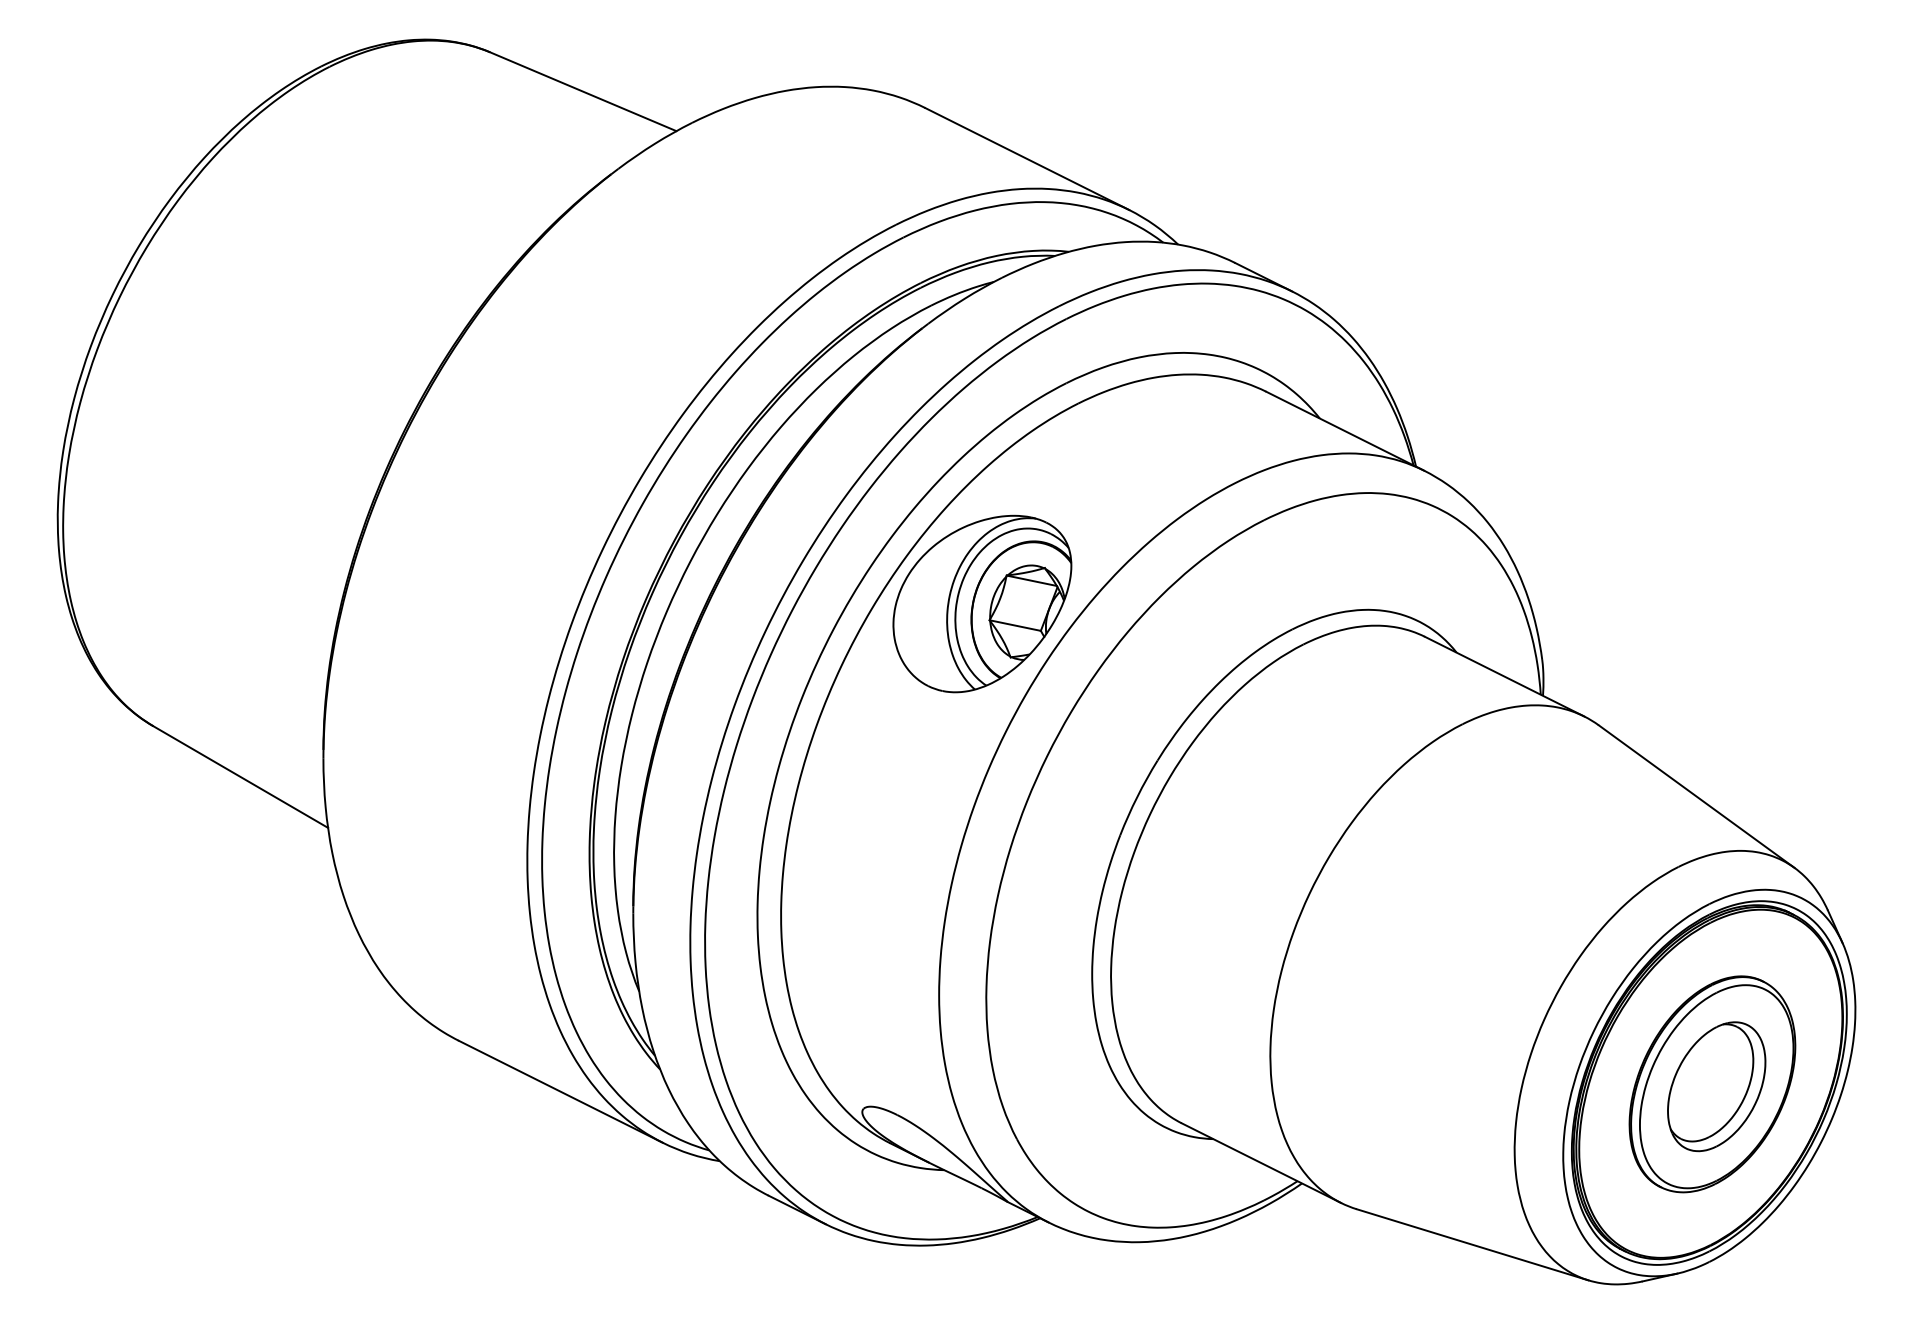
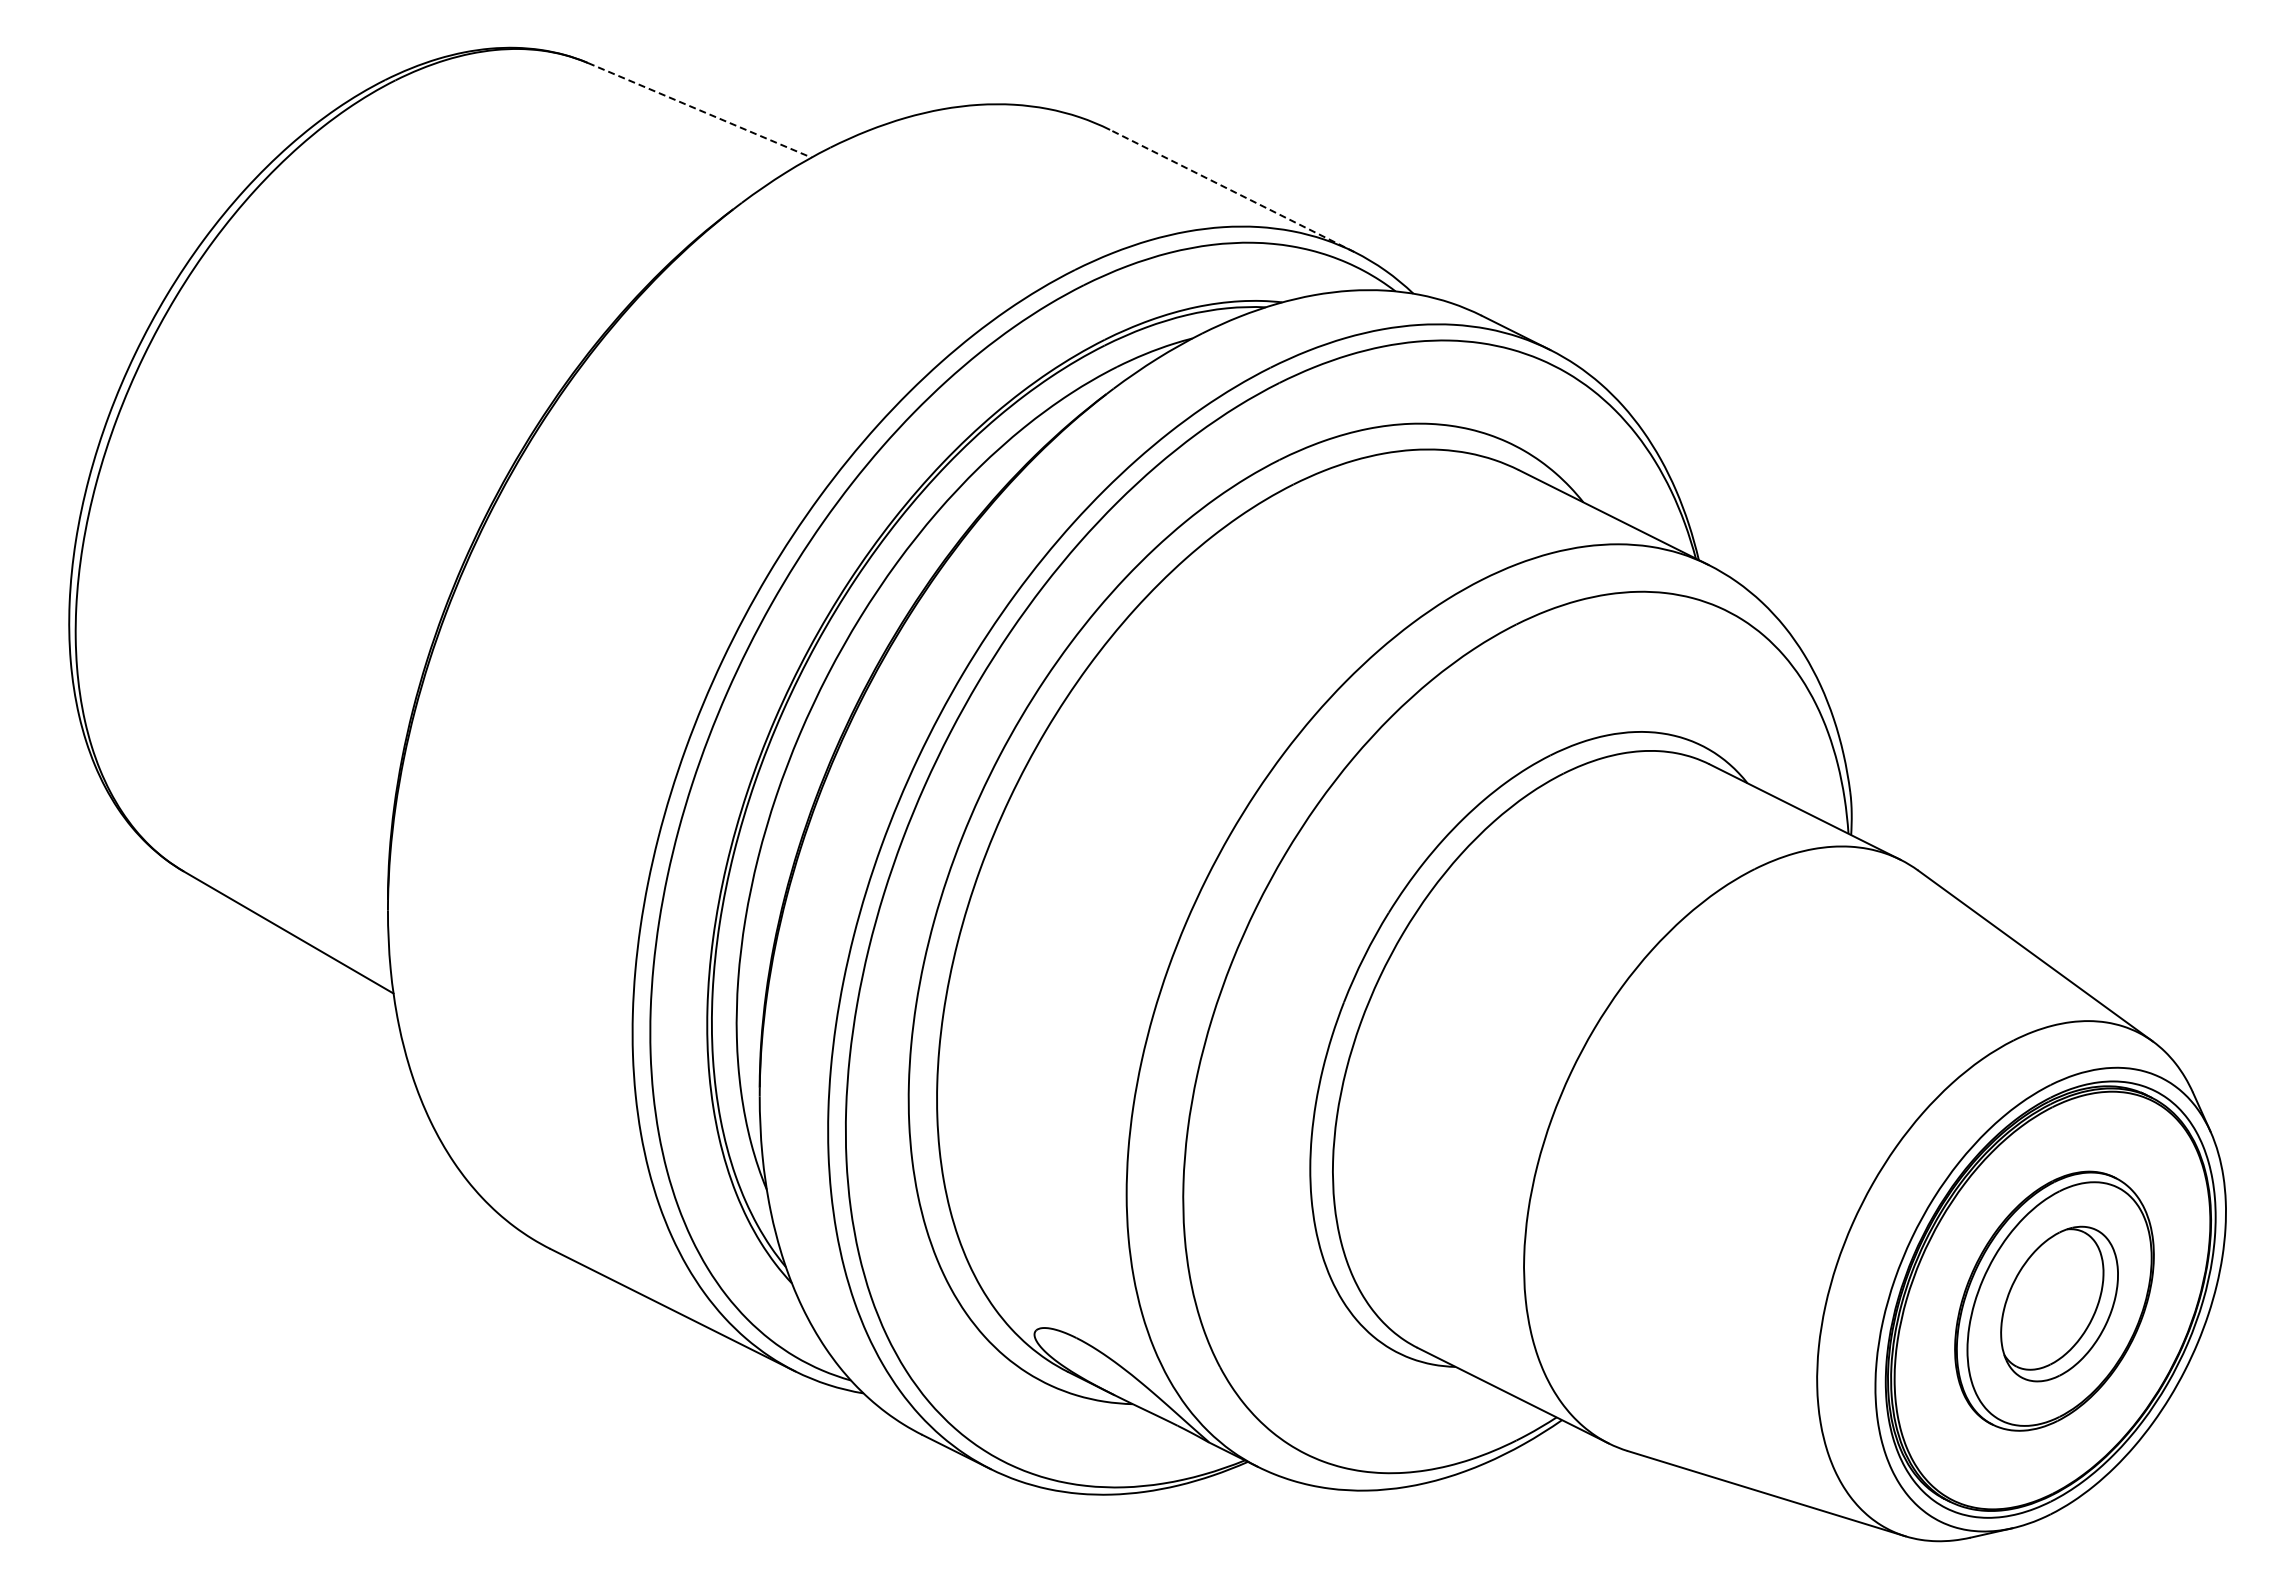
line: (583, 91) -> (700, 110), solid -> dashed
line: (1027, 159) -> (1232, 191), solid -> dashed
part: (982, 603) -> (1178, 724), removed

